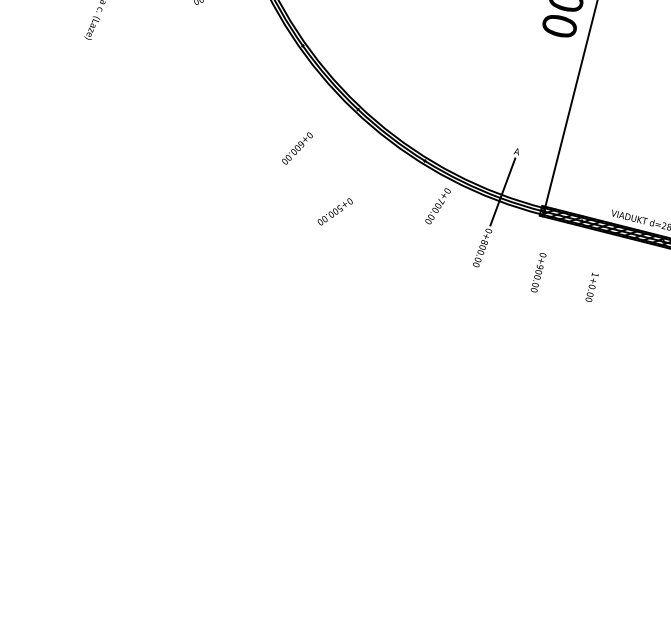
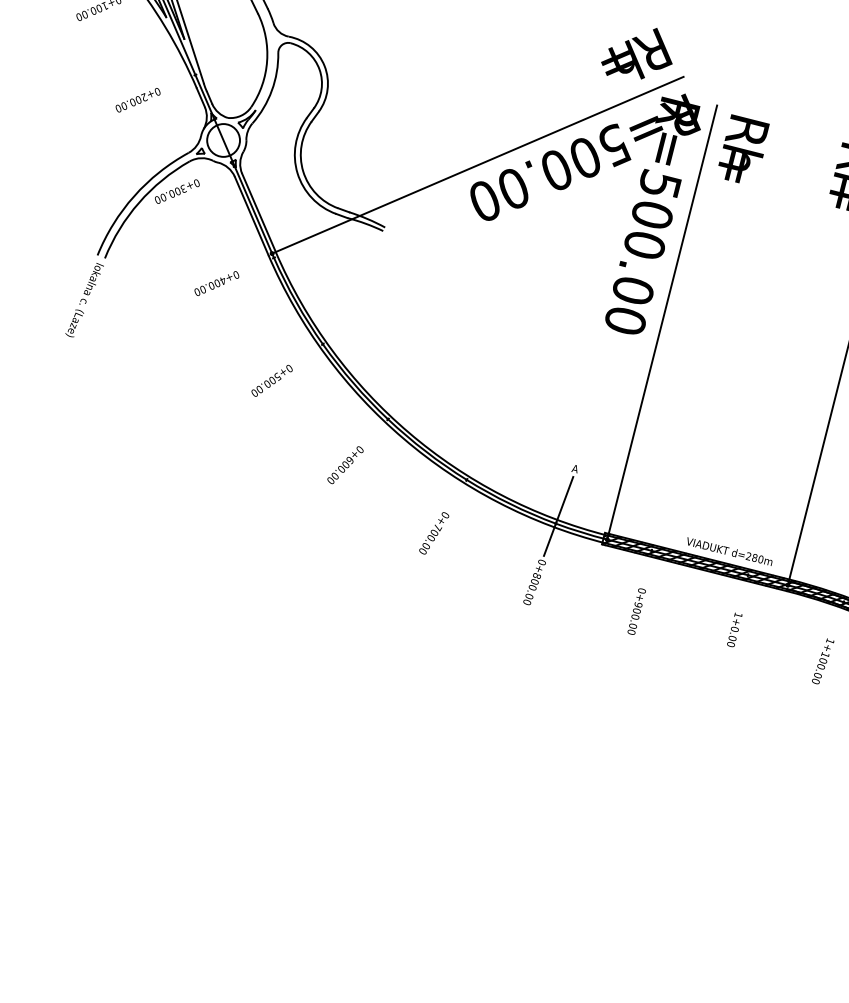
text: (297, 148) -> (345, 465), moved
text: (438, 206) -> (434, 533), moved
text: (334, 211) -> (271, 380), moved
text: (538, 272) -> (636, 611), moved
text: (591, 287) -> (734, 629), moved

